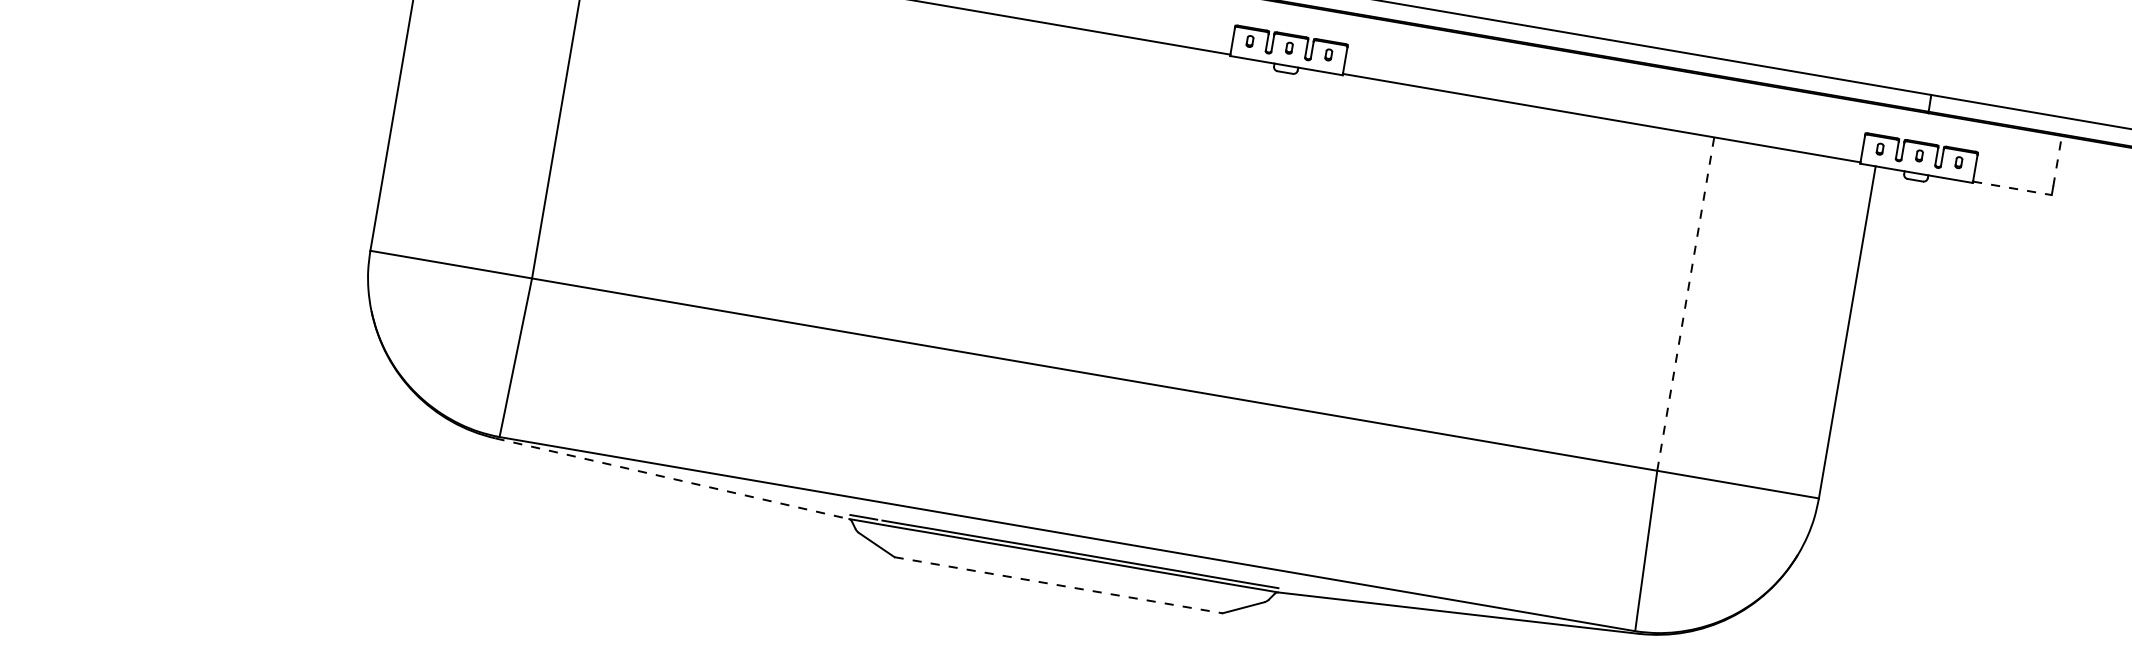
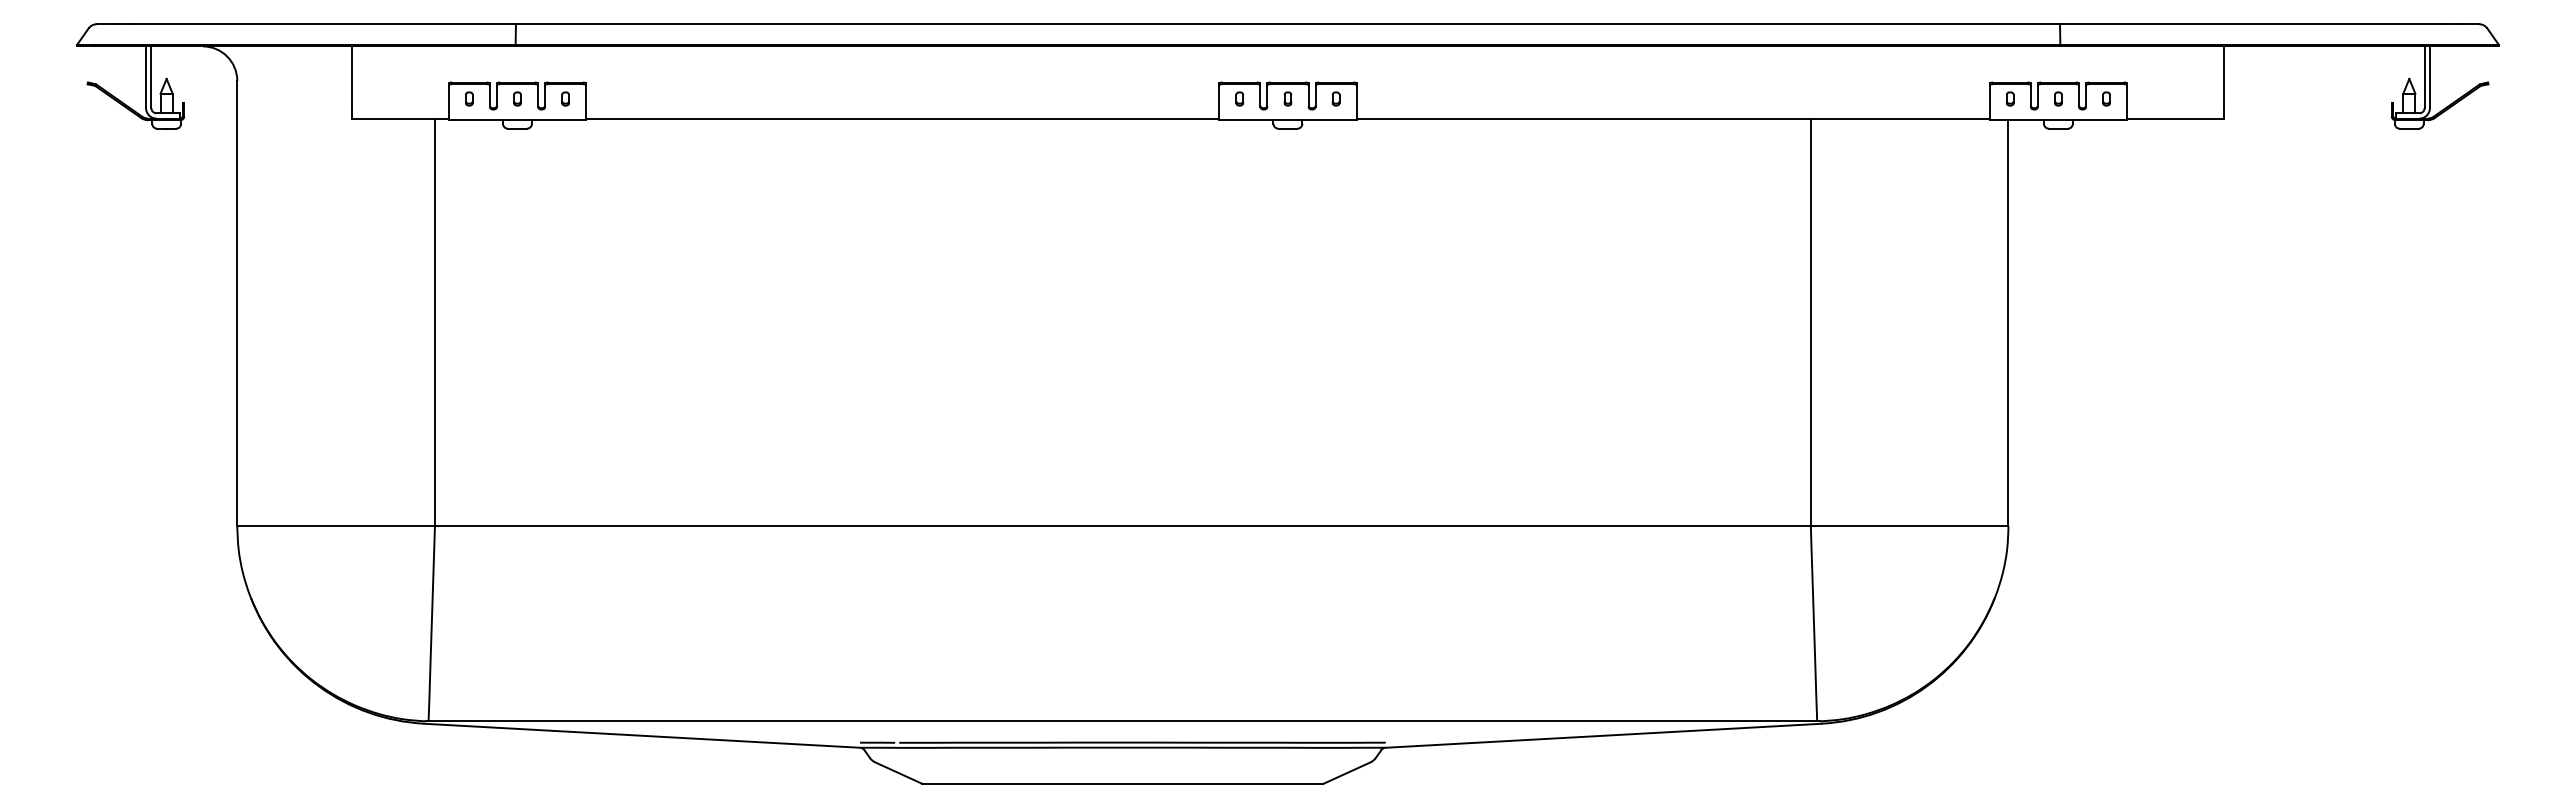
line: (2057, 161) -> (2223, 77), dashed -> solid
line: (2012, 188) -> (2175, 118), dashed -> solid
line: (1685, 304) -> (1810, 322), dashed -> solid
line: (672, 478) -> (642, 735), dashed -> solid
line: (1058, 584) -> (1122, 783), dashed -> solid

